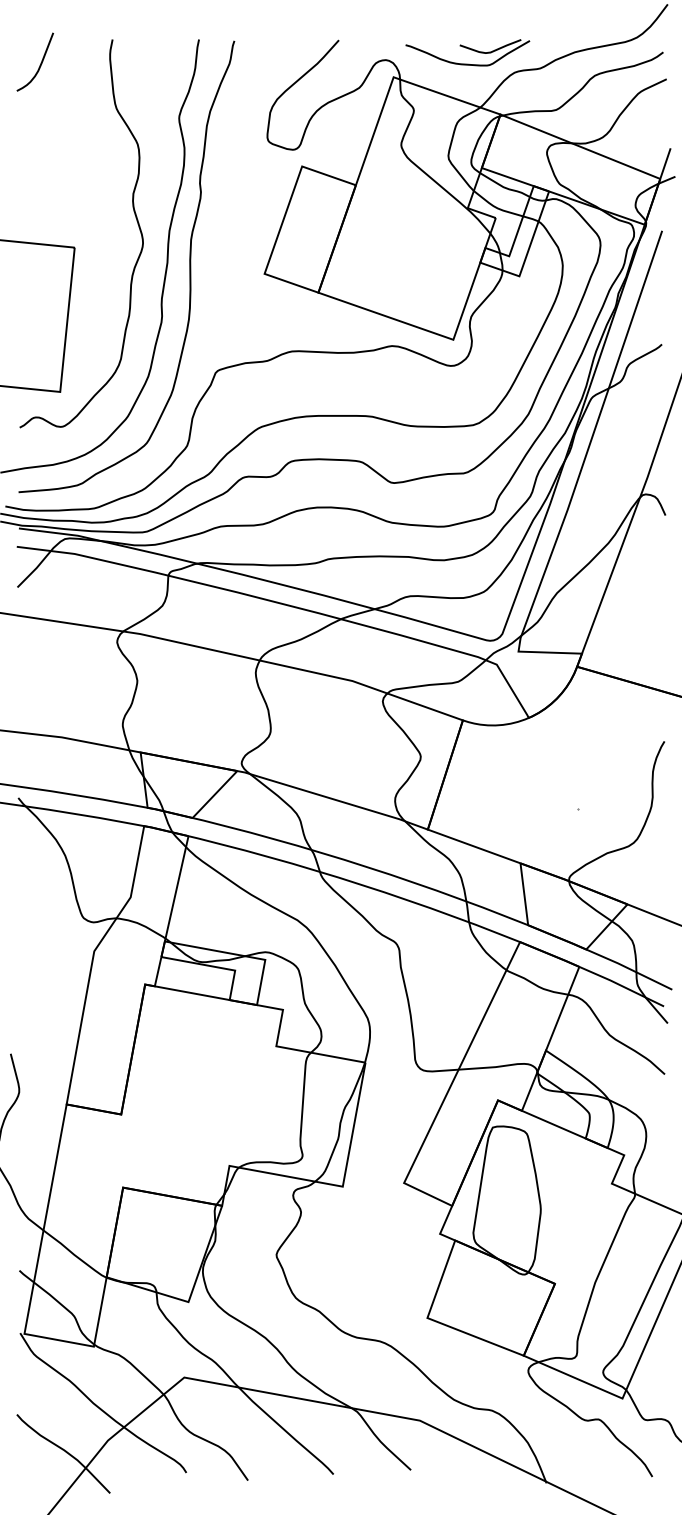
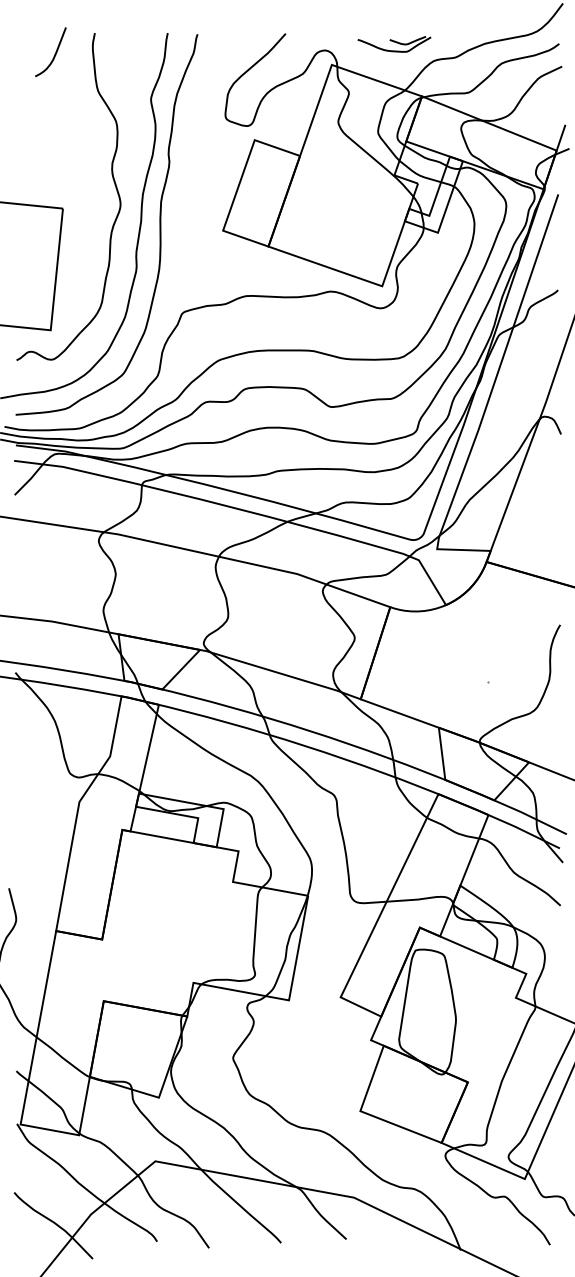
part: (467, 52) -> (394, 44), size x0.7
curve: (40, 62) -> (55, 52), moved

